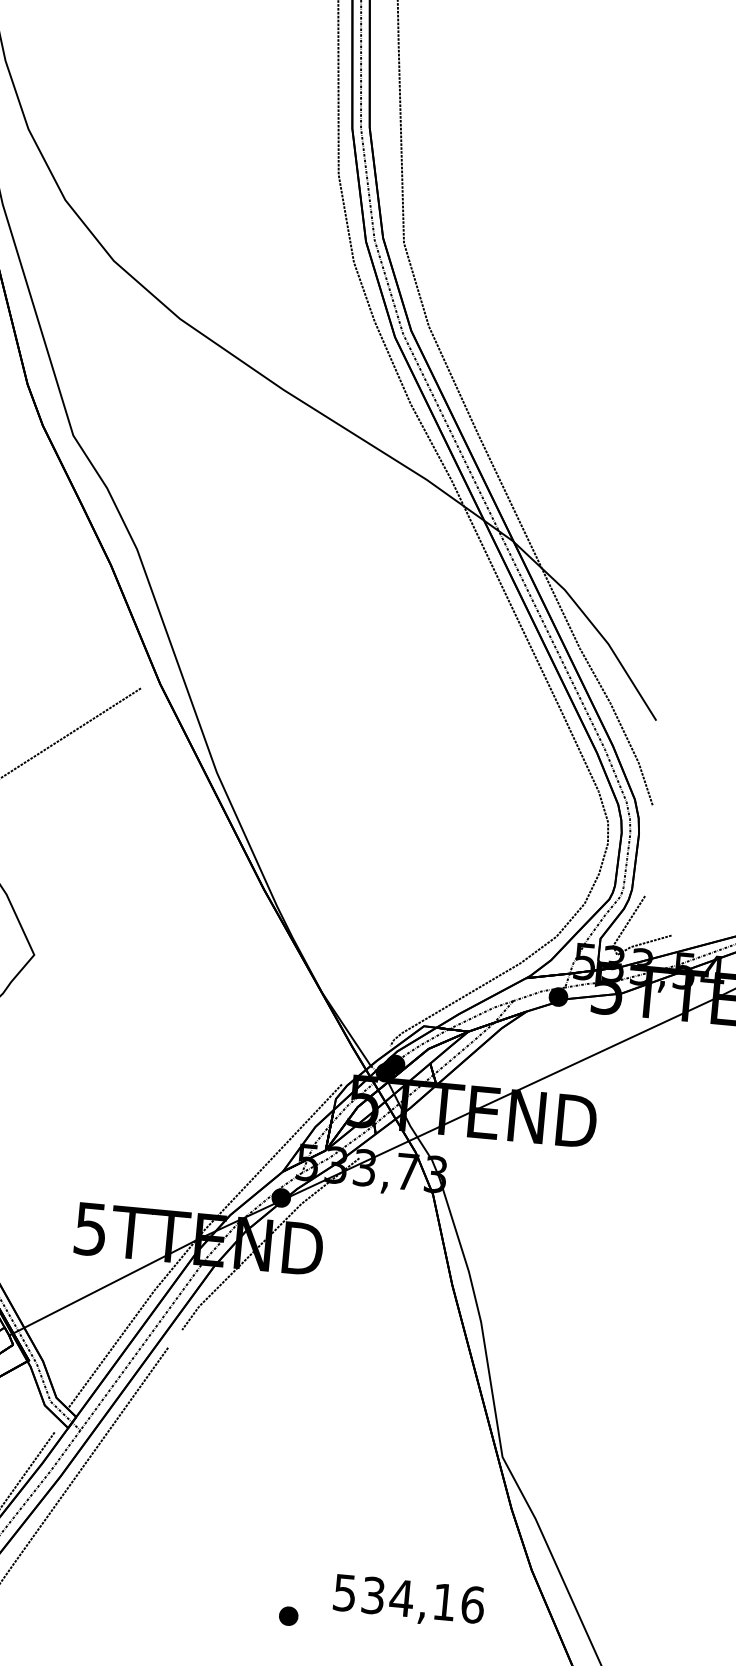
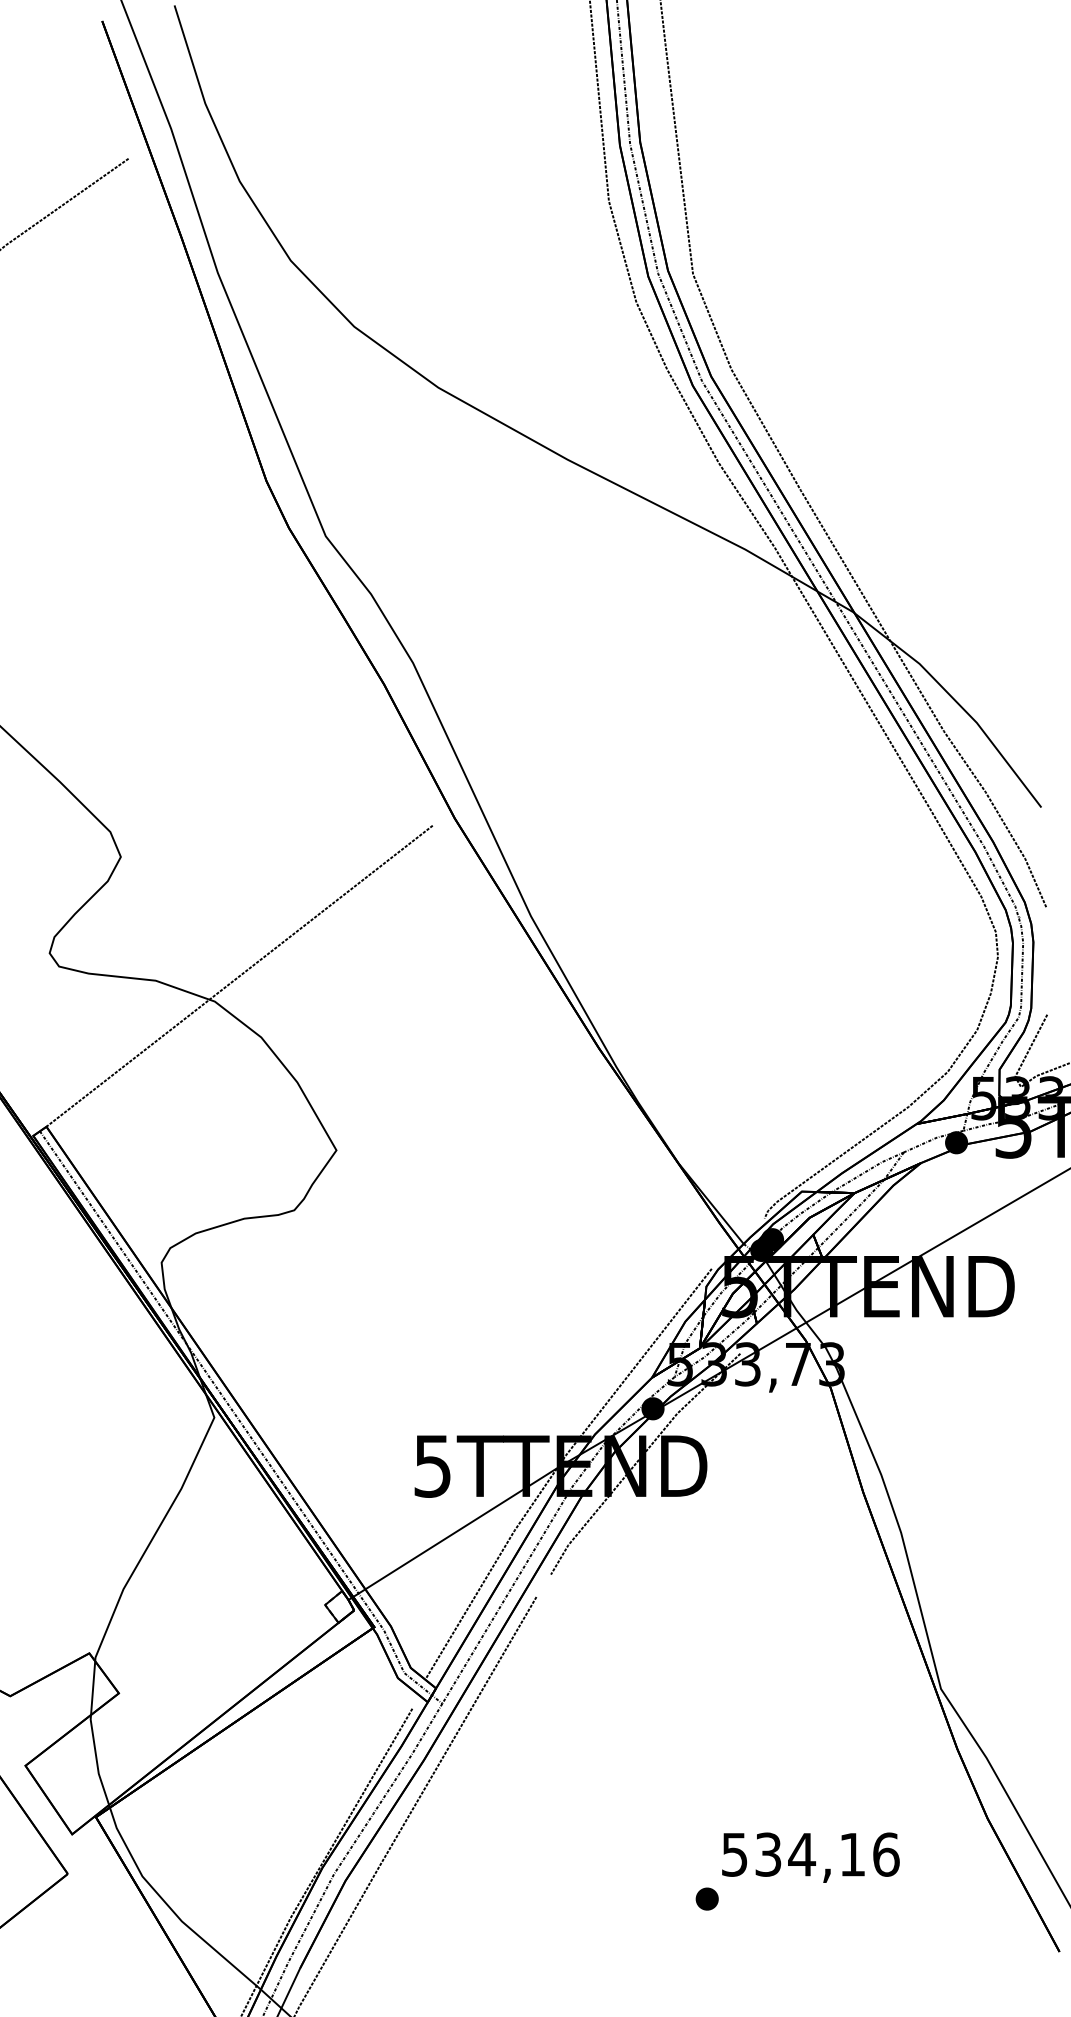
text: (408, 1601) -> (810, 1857), moved

